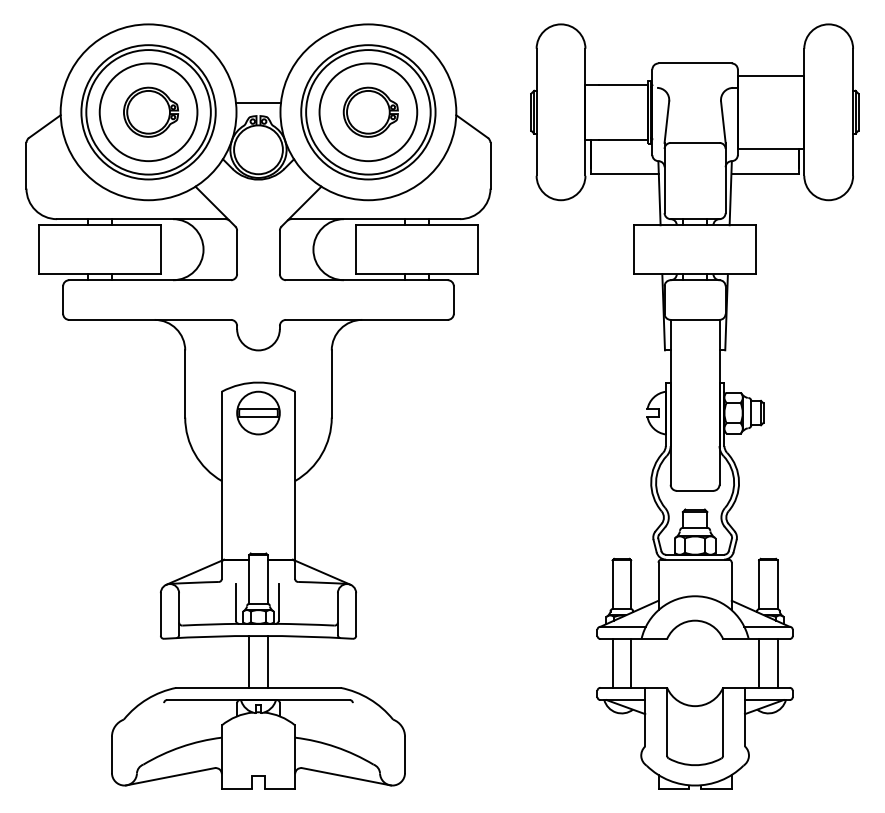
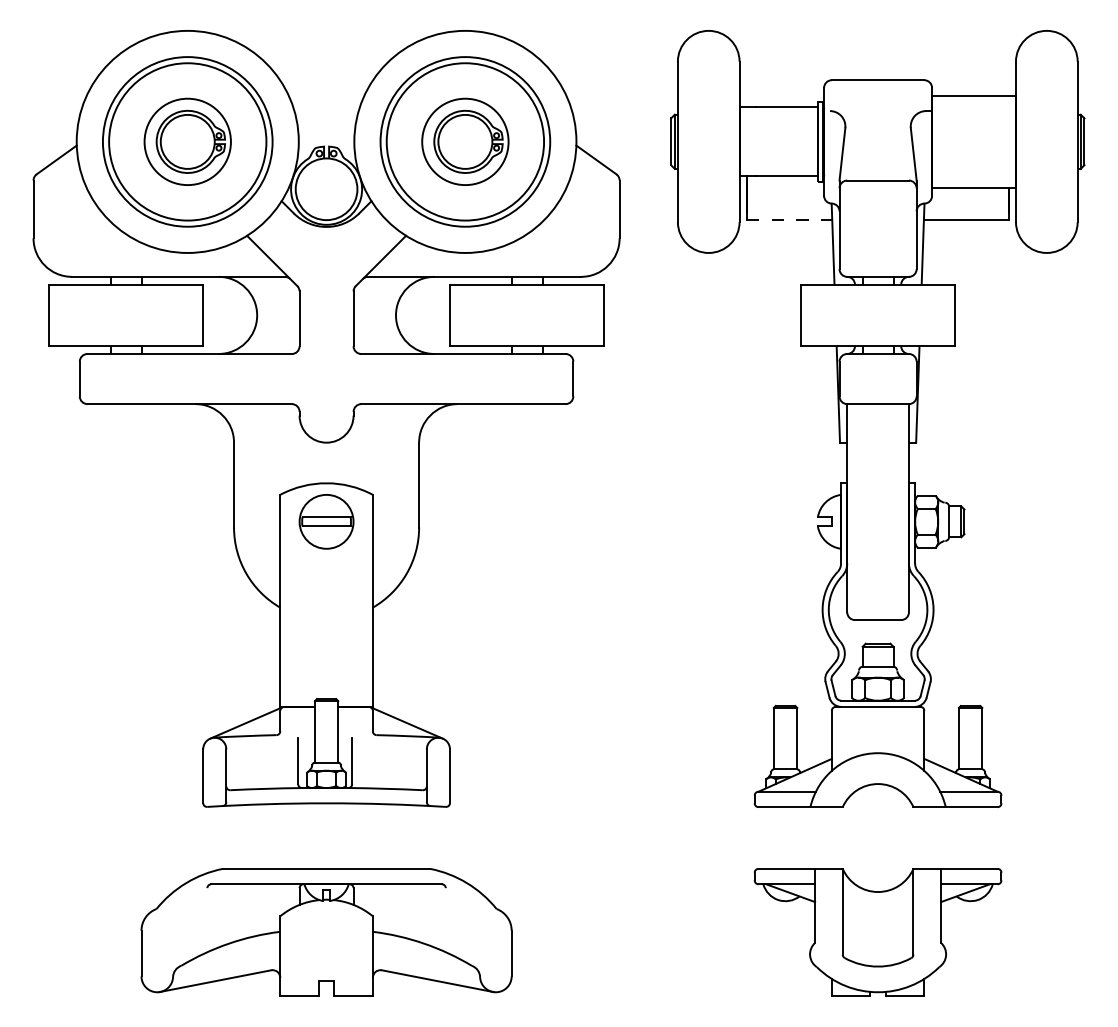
line: (258, 103) -> (326, 130), removed
circle: (148, 111) -> (187, 141), size x0.7
circle: (368, 111) -> (465, 141), size x0.7
line: (624, 174) -> (789, 220), solid -> dashed
line: (248, 661) -> (314, 835), removed
line: (267, 661) -> (338, 835), removed
line: (612, 663) -> (773, 837), removed
line: (631, 663) -> (797, 837), removed
line: (758, 663) -> (958, 837), removed
line: (777, 663) -> (982, 837), removed

